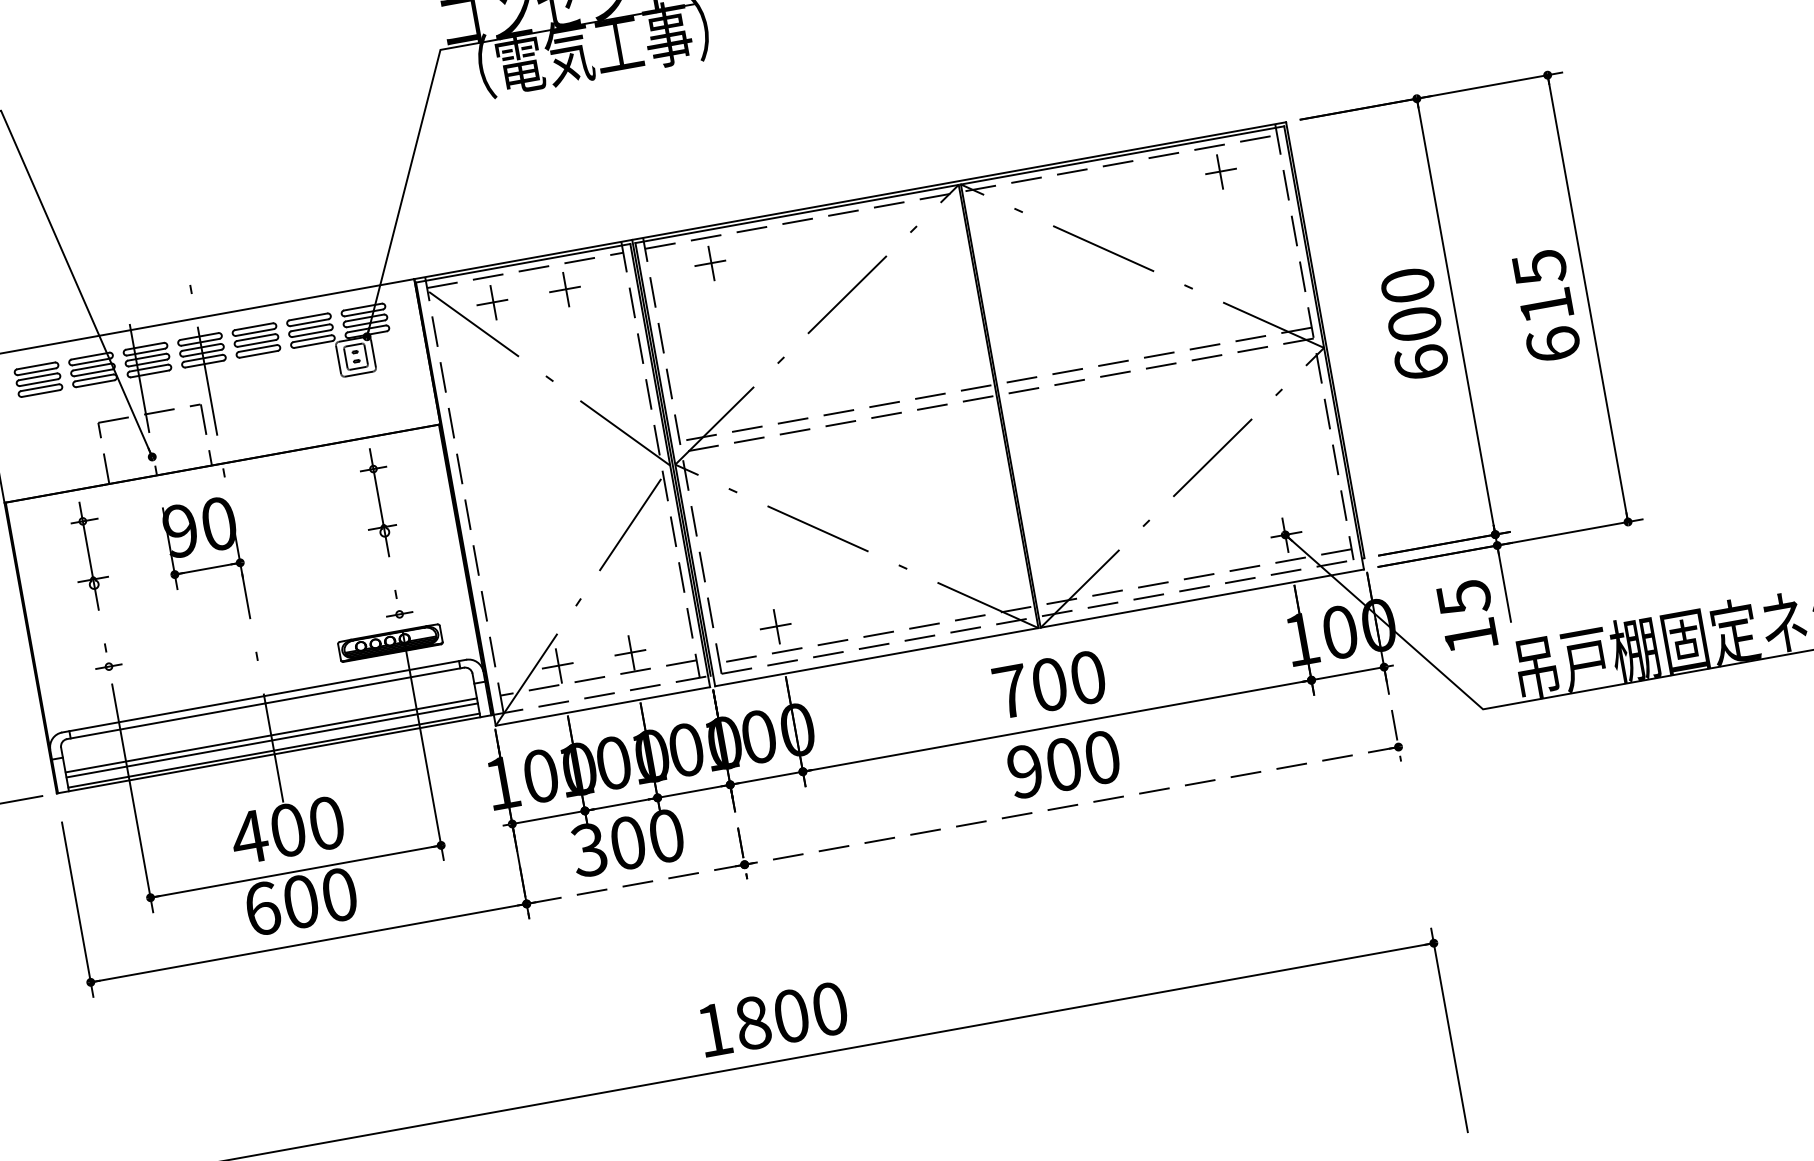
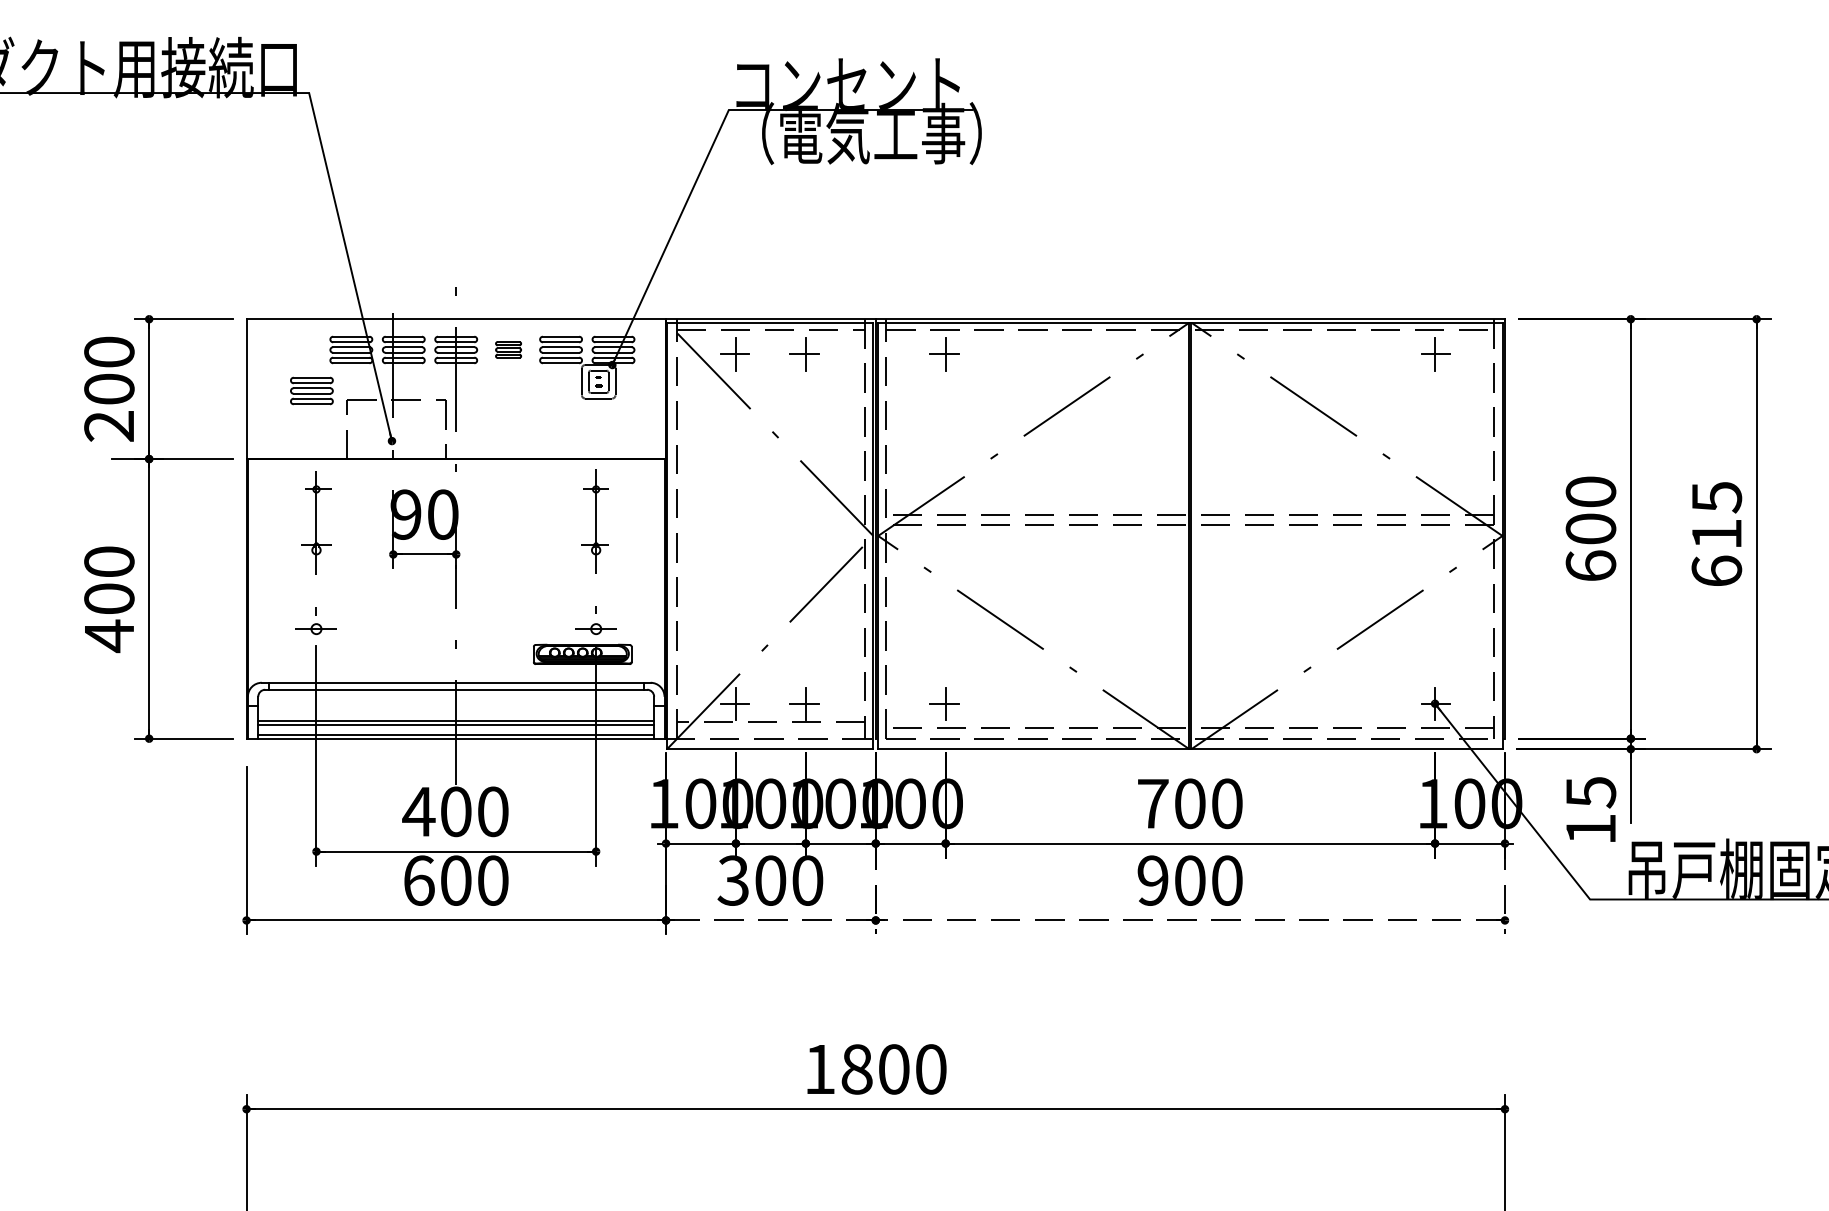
part: (256, 340) -> (508, 349), size x0.6
part: (37, 379) -> (311, 390), moved
part: (398, 614) -> (595, 629), size x1.6
part: (109, 666) -> (316, 629), size x1.6

